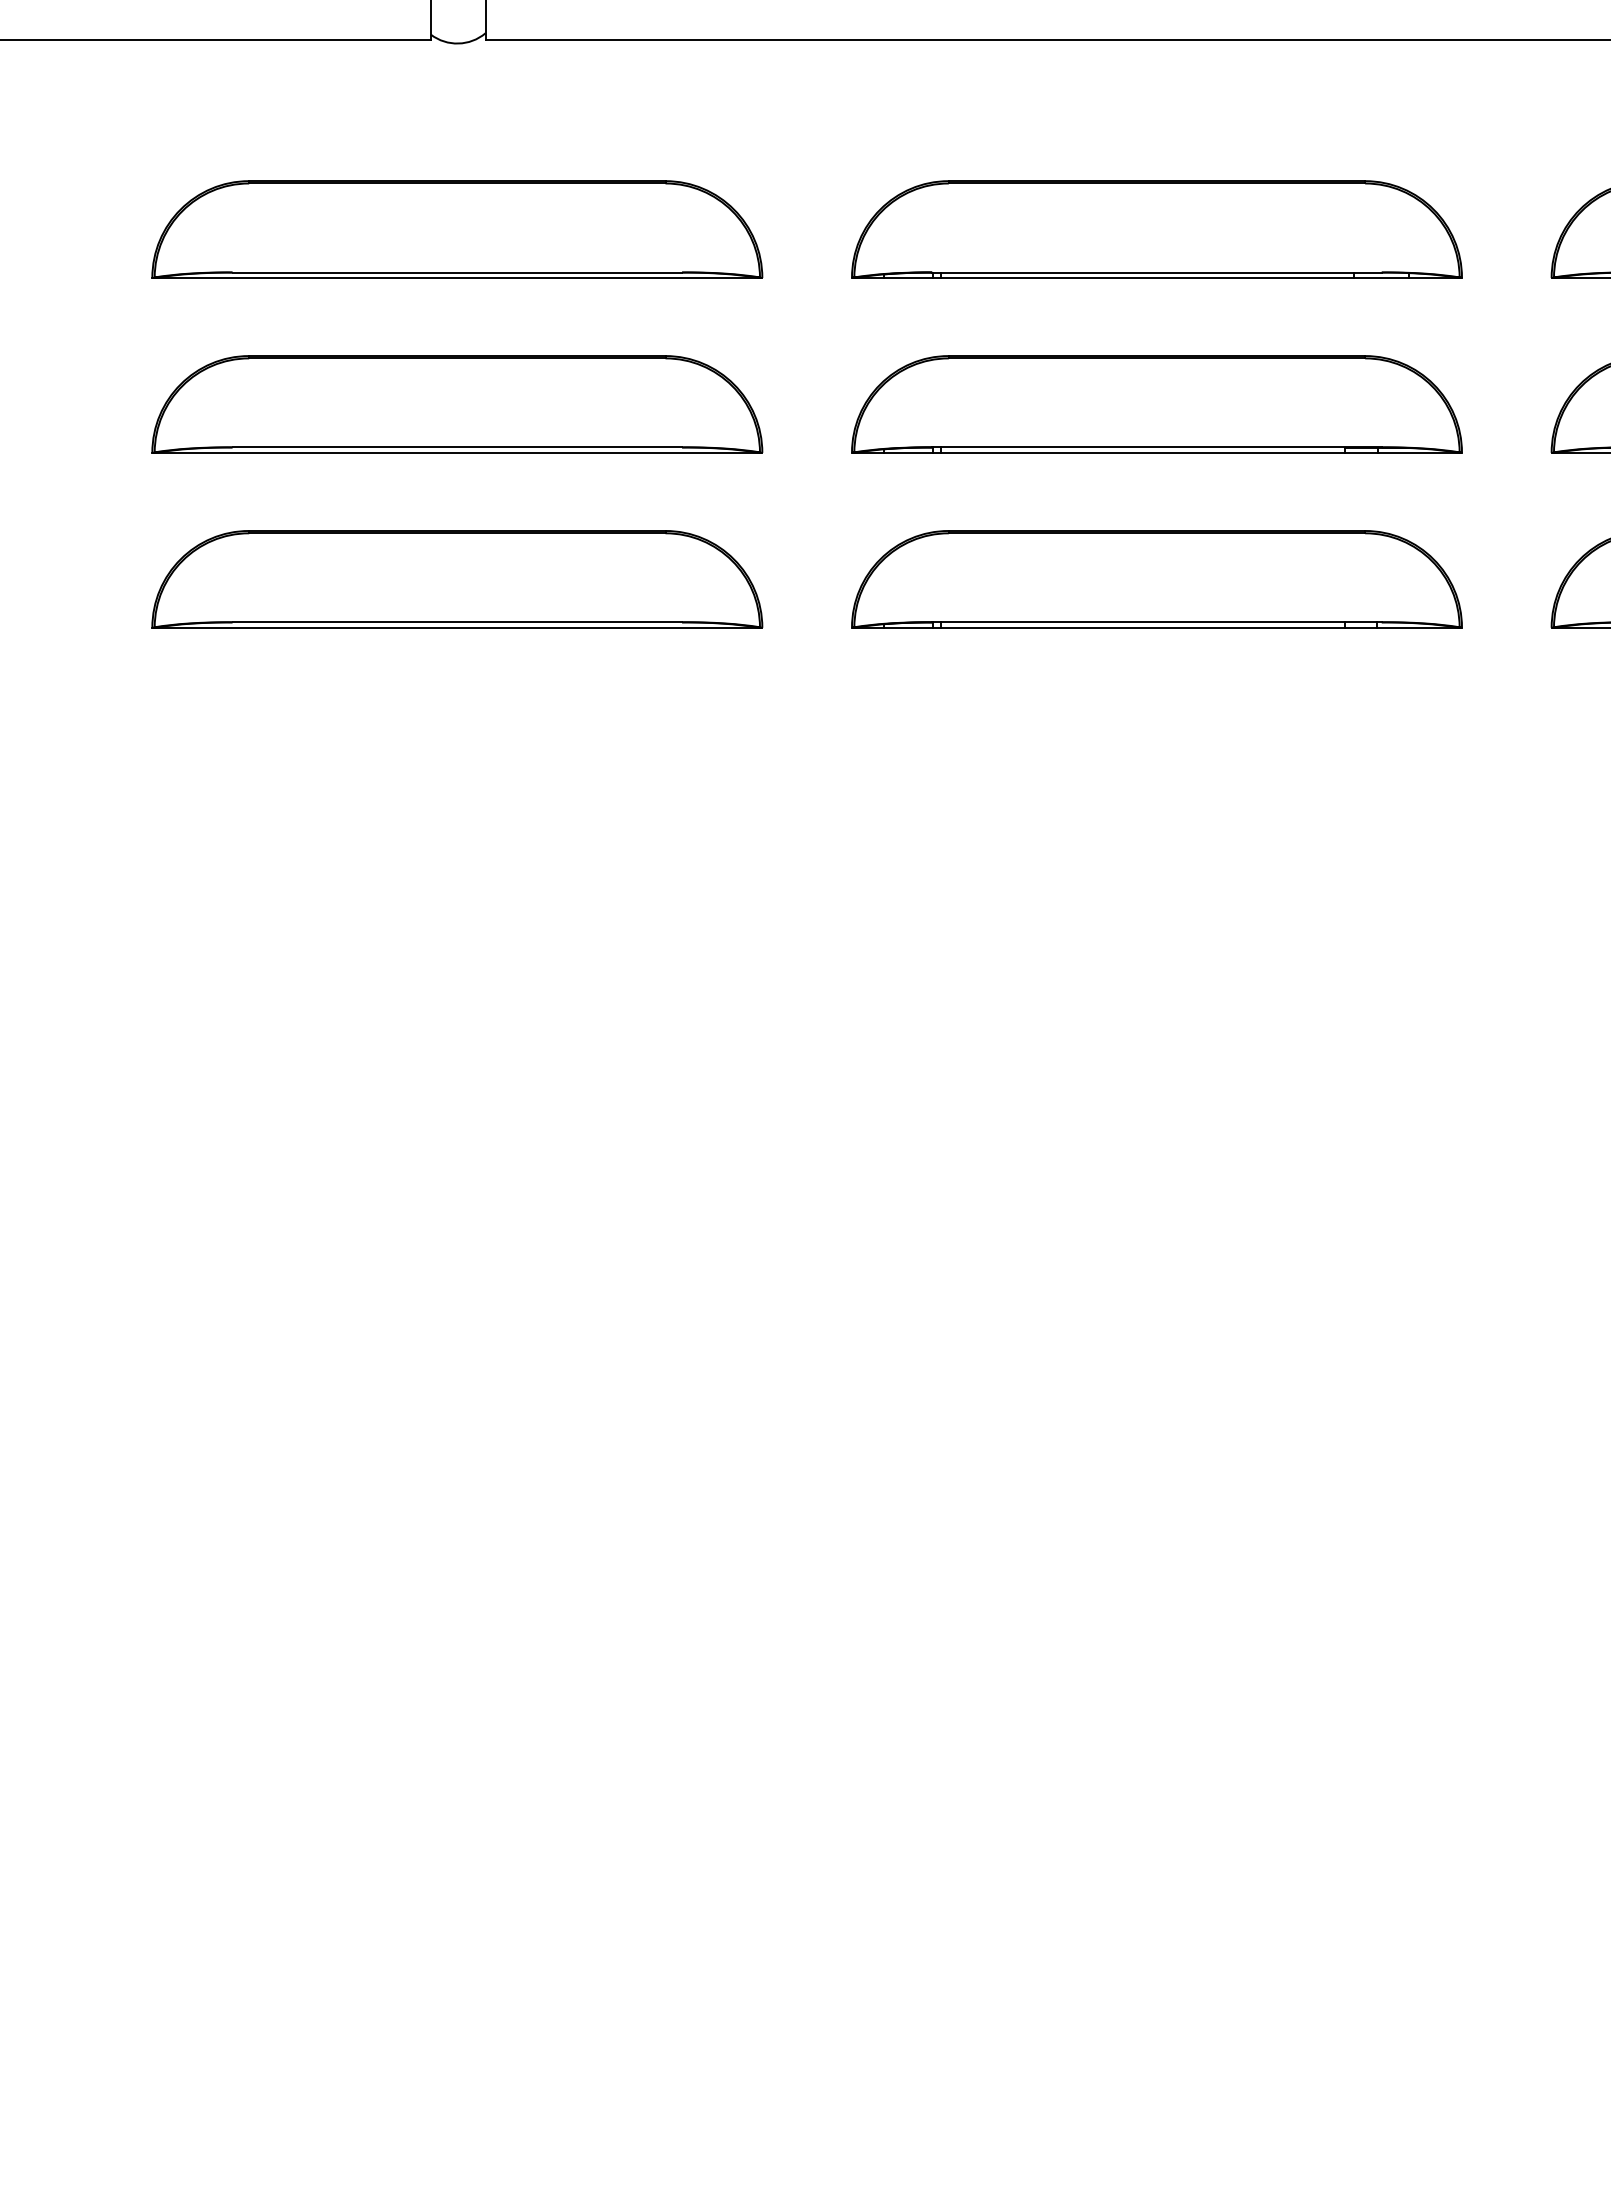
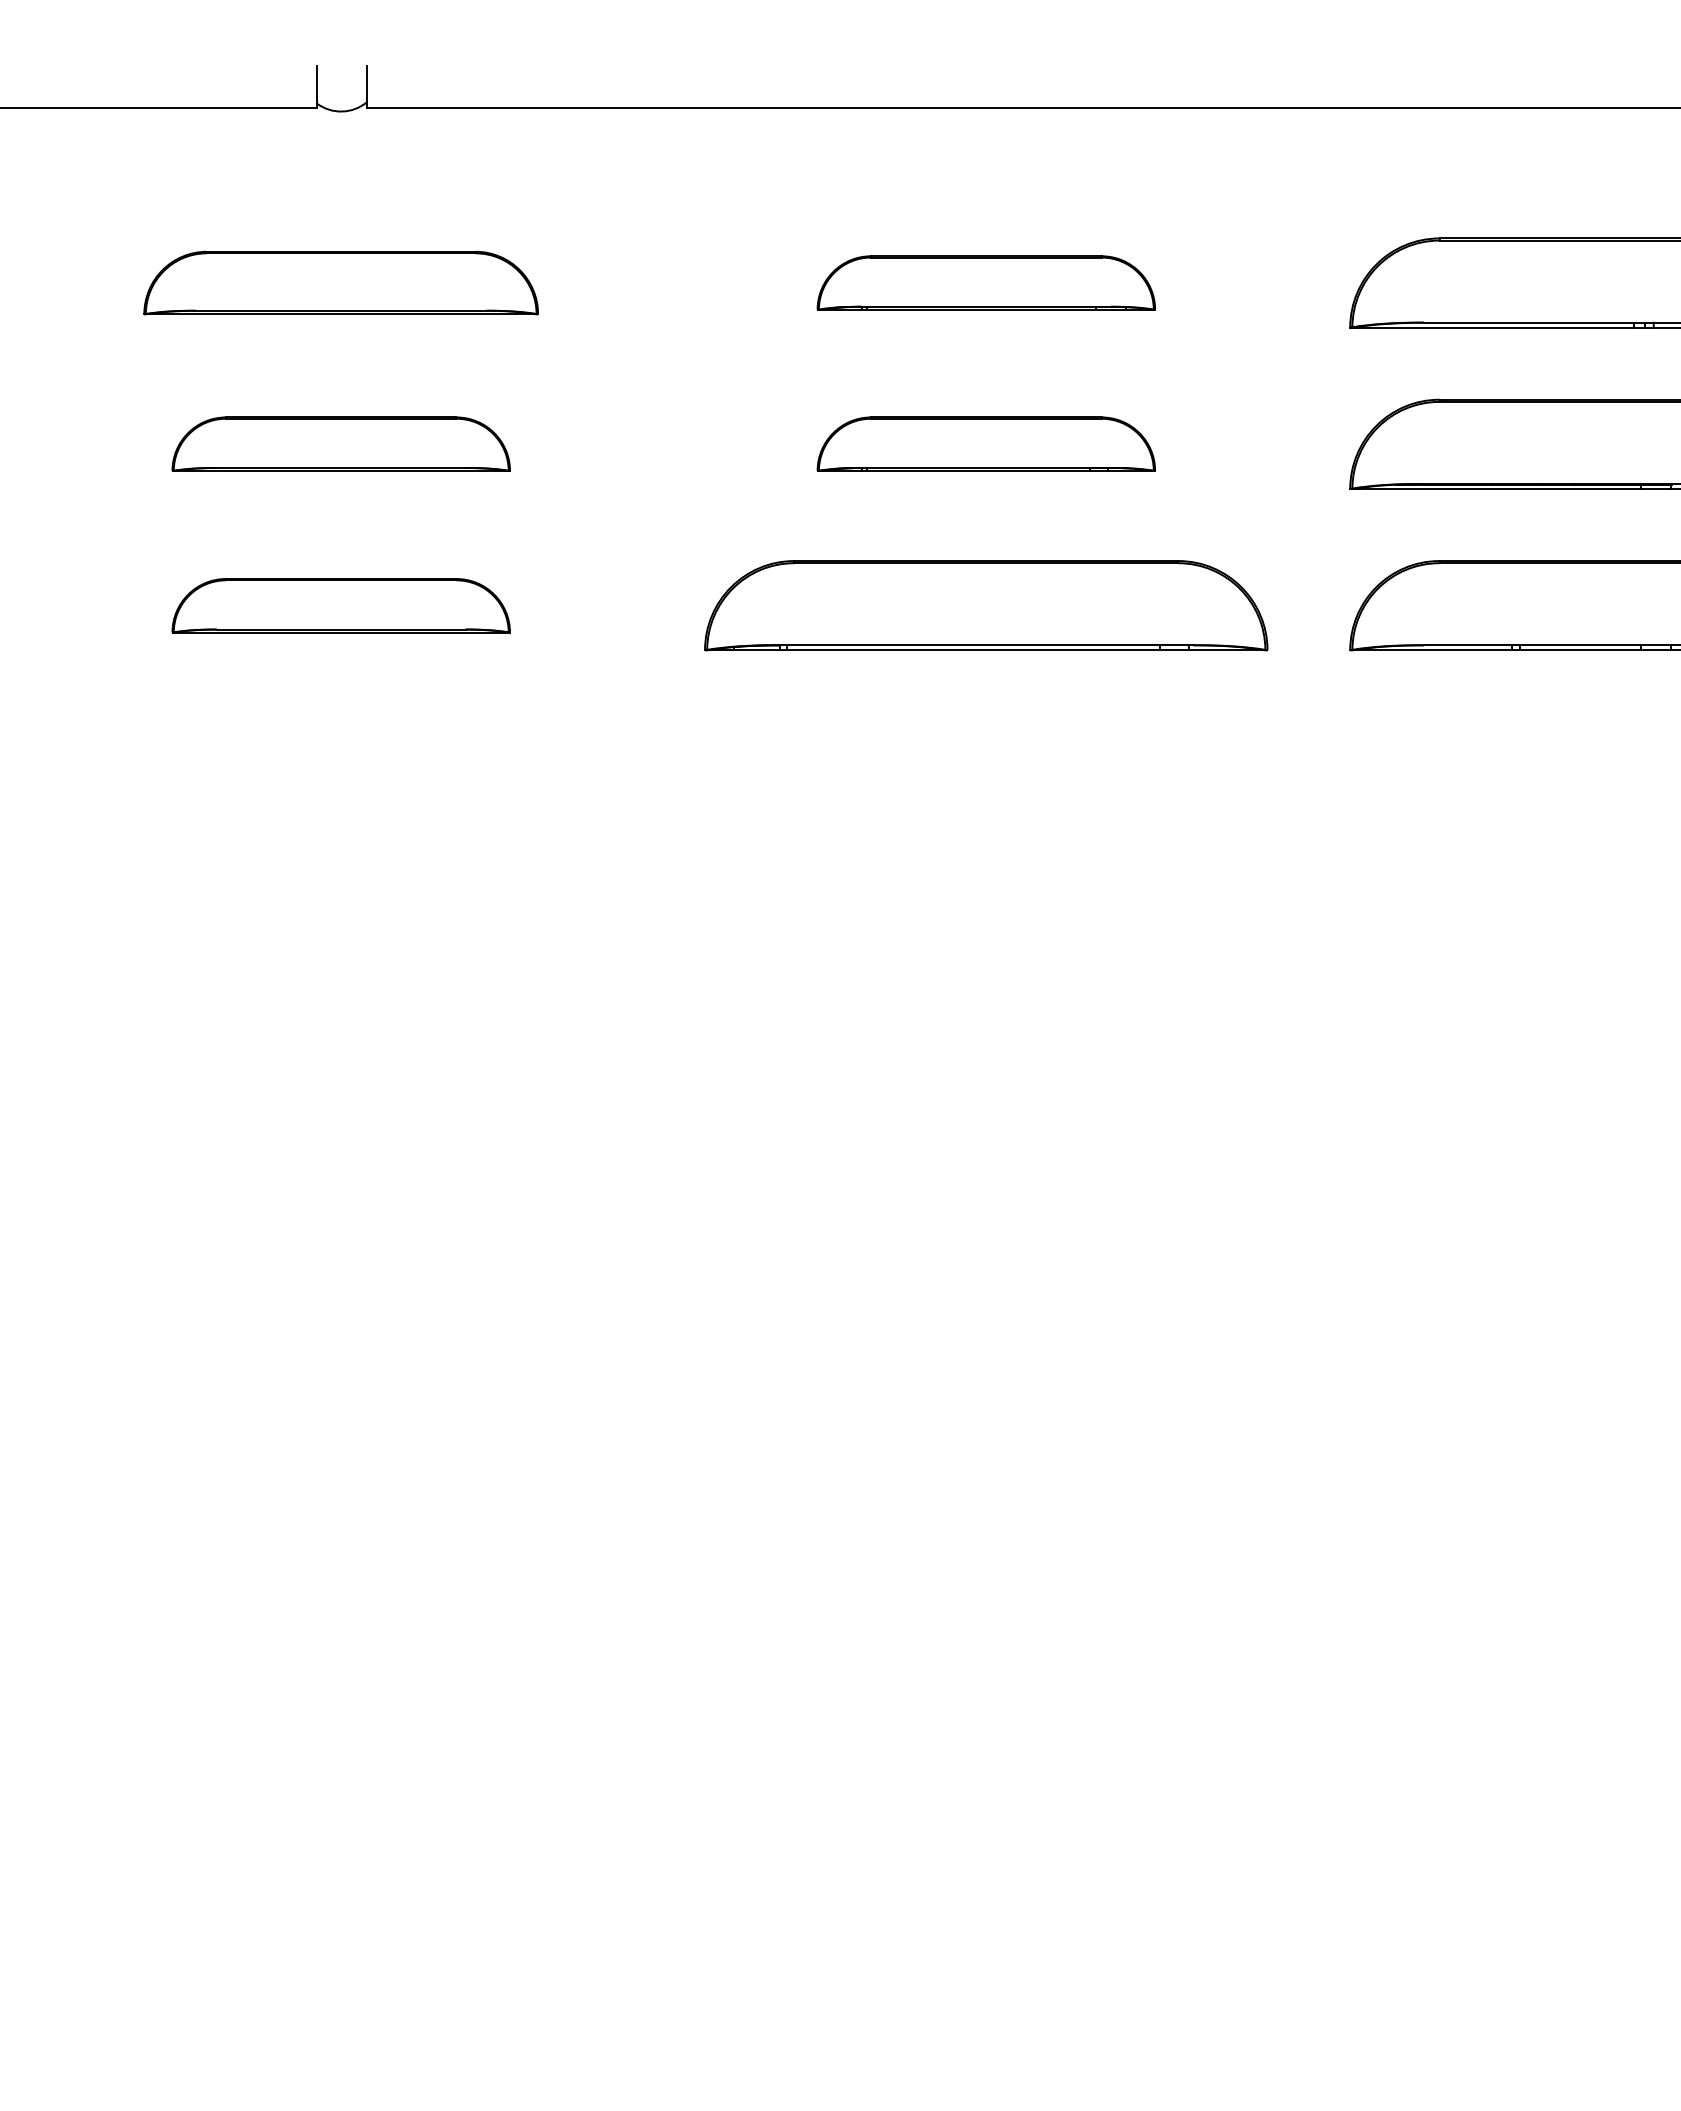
part: (457, 228) -> (341, 282), size x0.7
part: (1157, 228) -> (986, 282), size x0.6
part: (457, 403) -> (341, 443), size x0.6
part: (1157, 403) -> (986, 443), size x0.6
part: (457, 579) -> (341, 605), size x0.6

